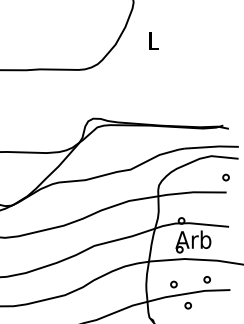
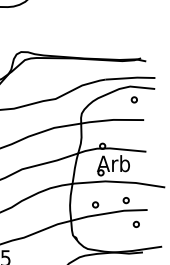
circle: (225, 177) -> (133, 99), moved
circle: (187, 305) -> (135, 224), moved

